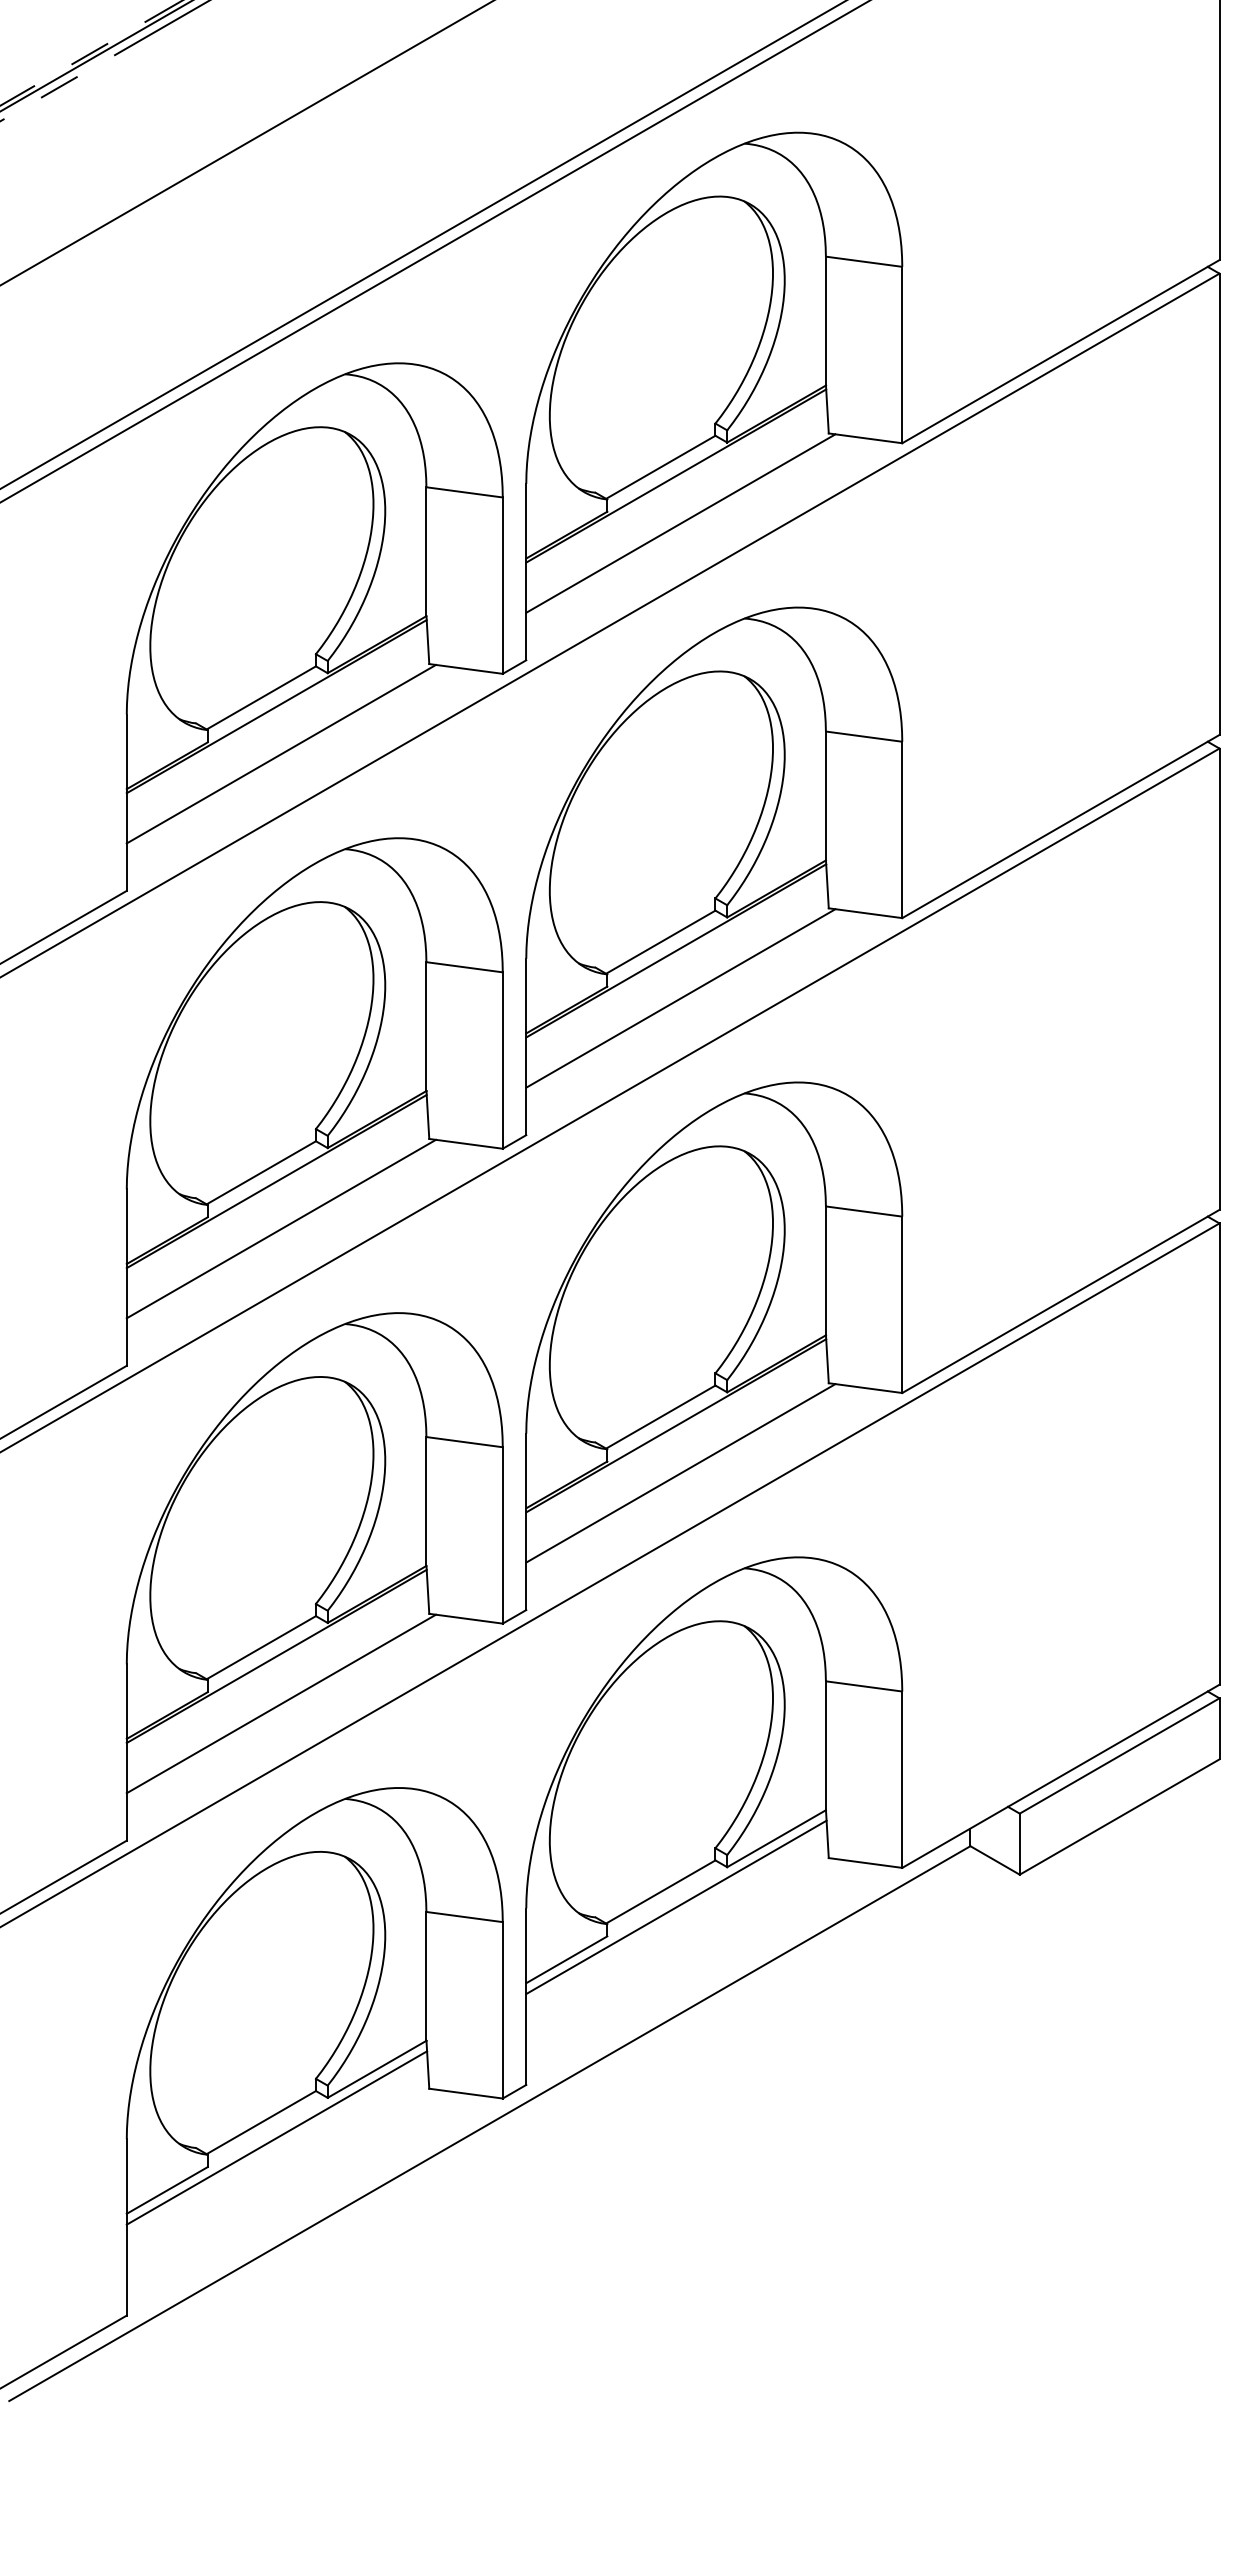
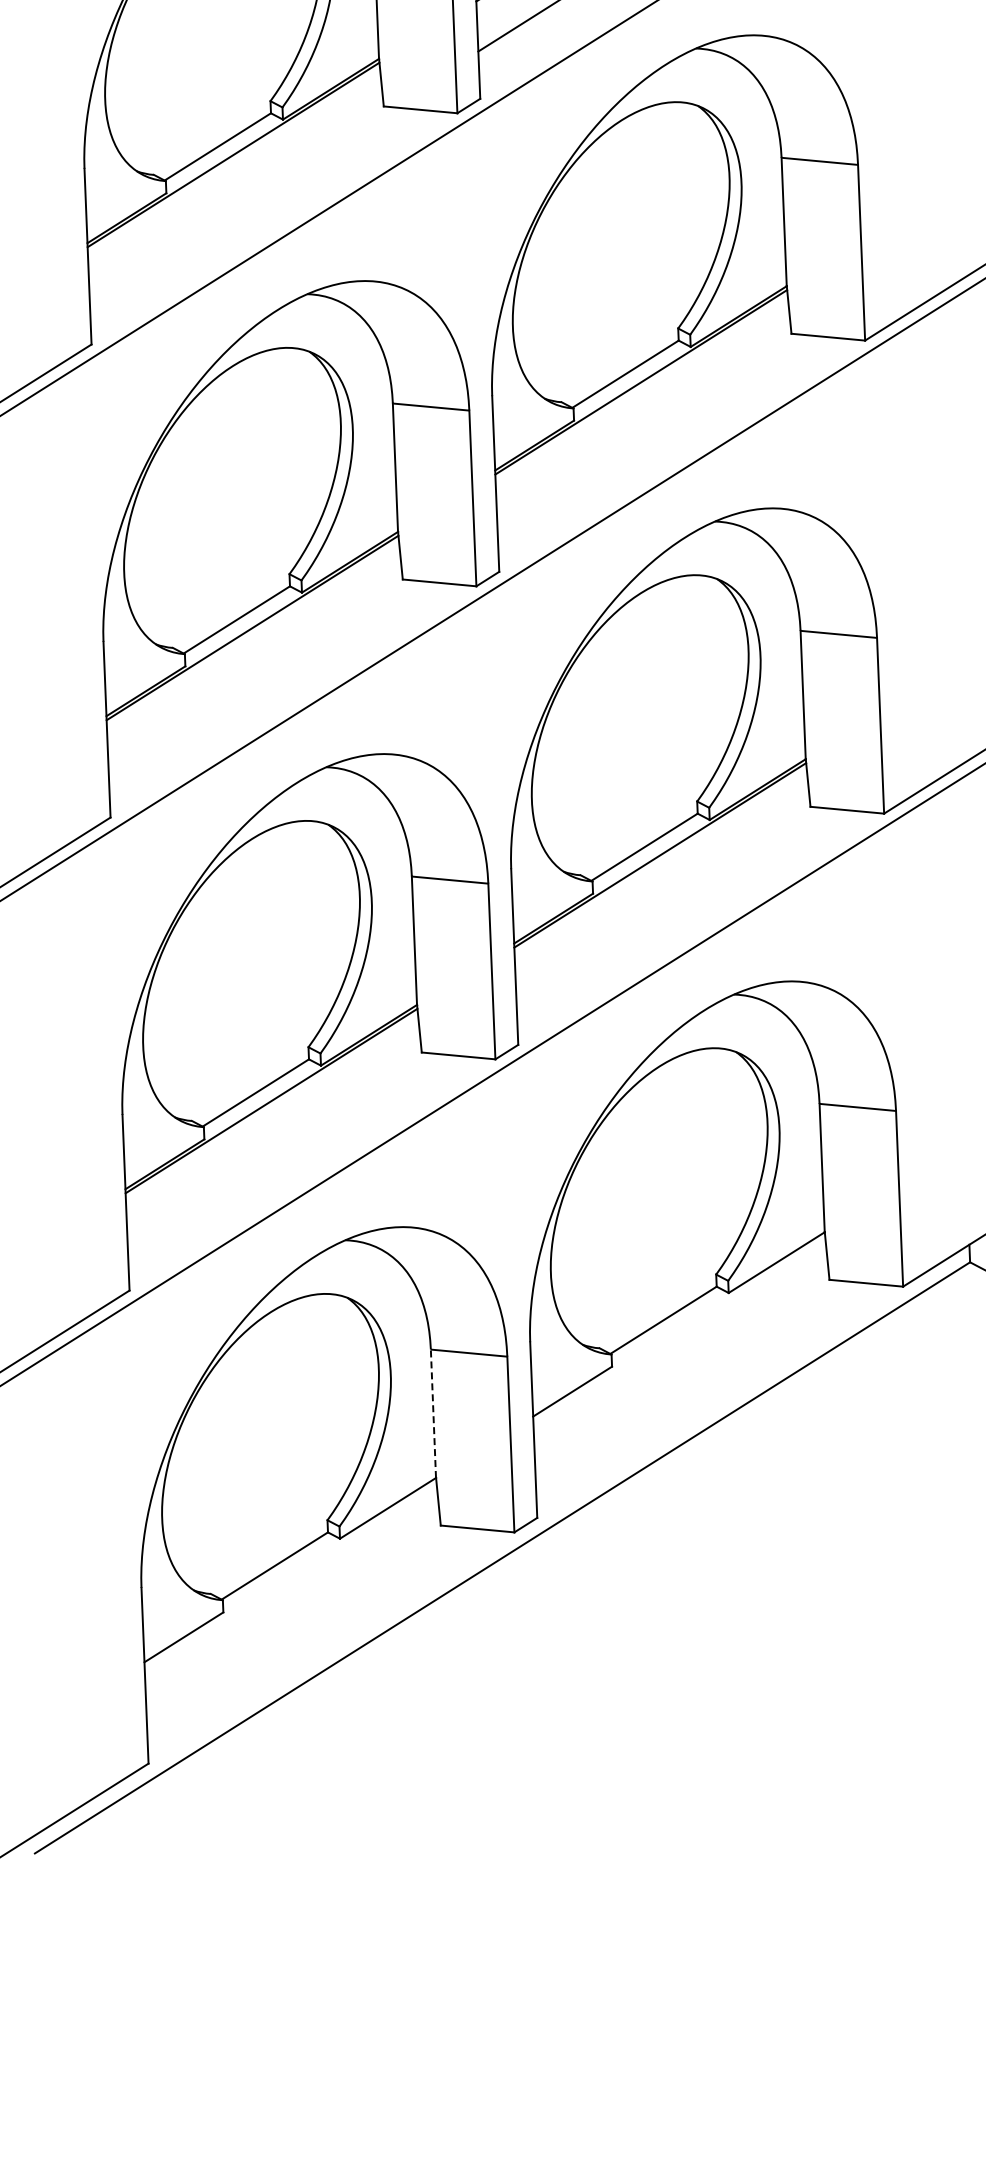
line: (280, 753) -> (239, 201), removed
line: (680, 998) -> (647, 429), removed
line: (280, 1228) -> (258, 674), removed
line: (680, 1473) -> (666, 902), removed
line: (280, 1703) -> (277, 1147), removed
line: (676, 1907) -> (679, 1335), removed
line: (426, 1975) -> (433, 1412), solid -> dashed
line: (276, 2137) -> (290, 1580), removed

